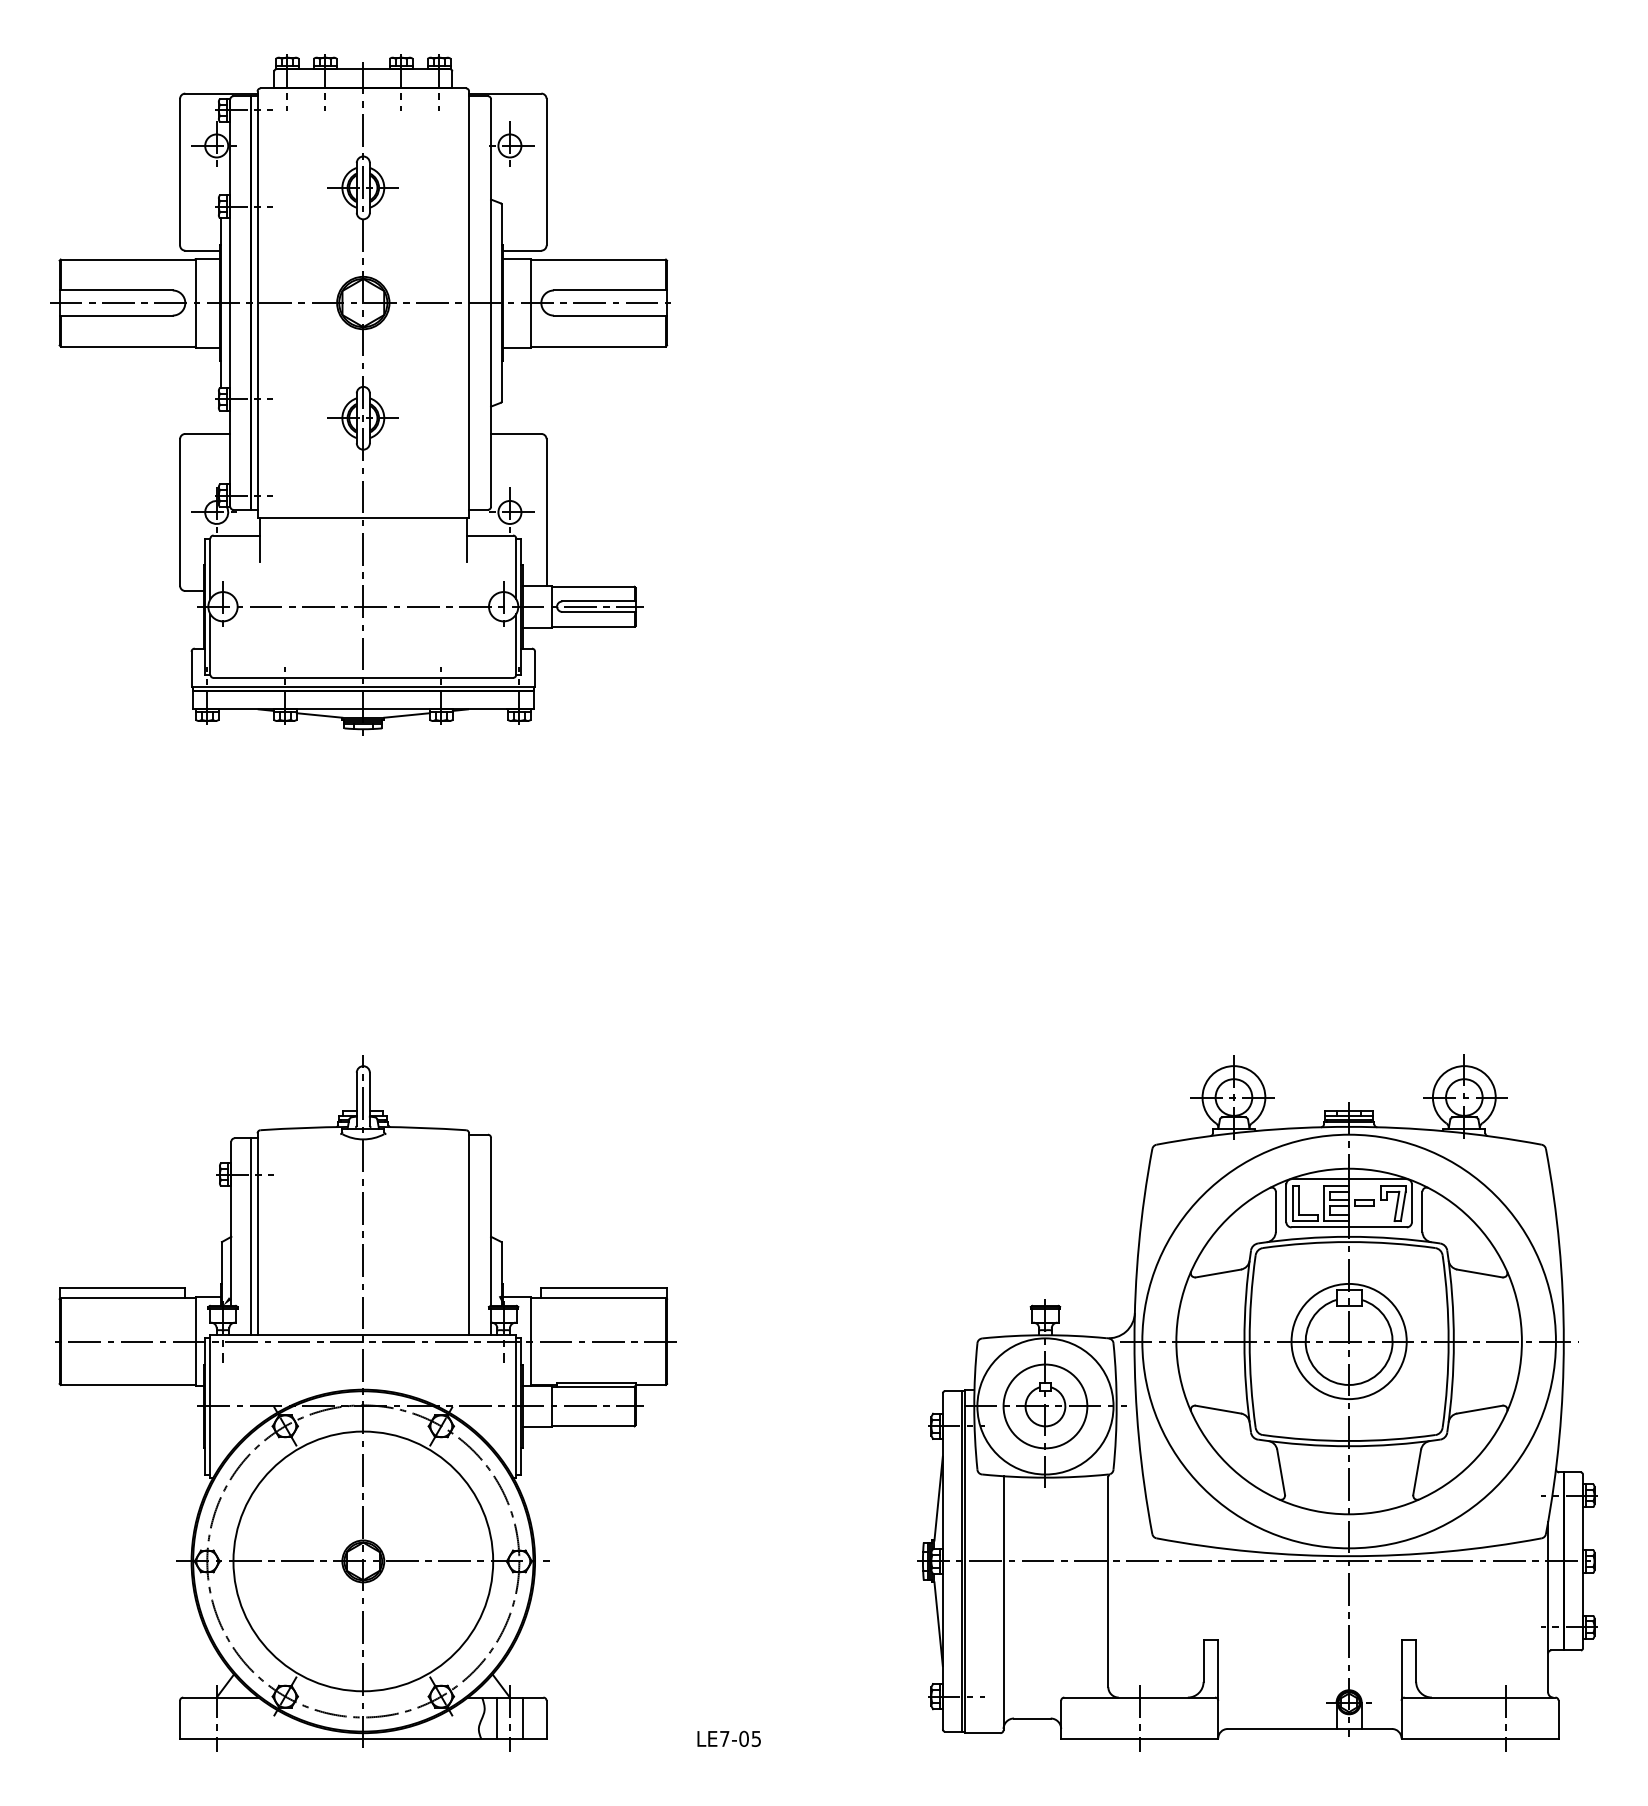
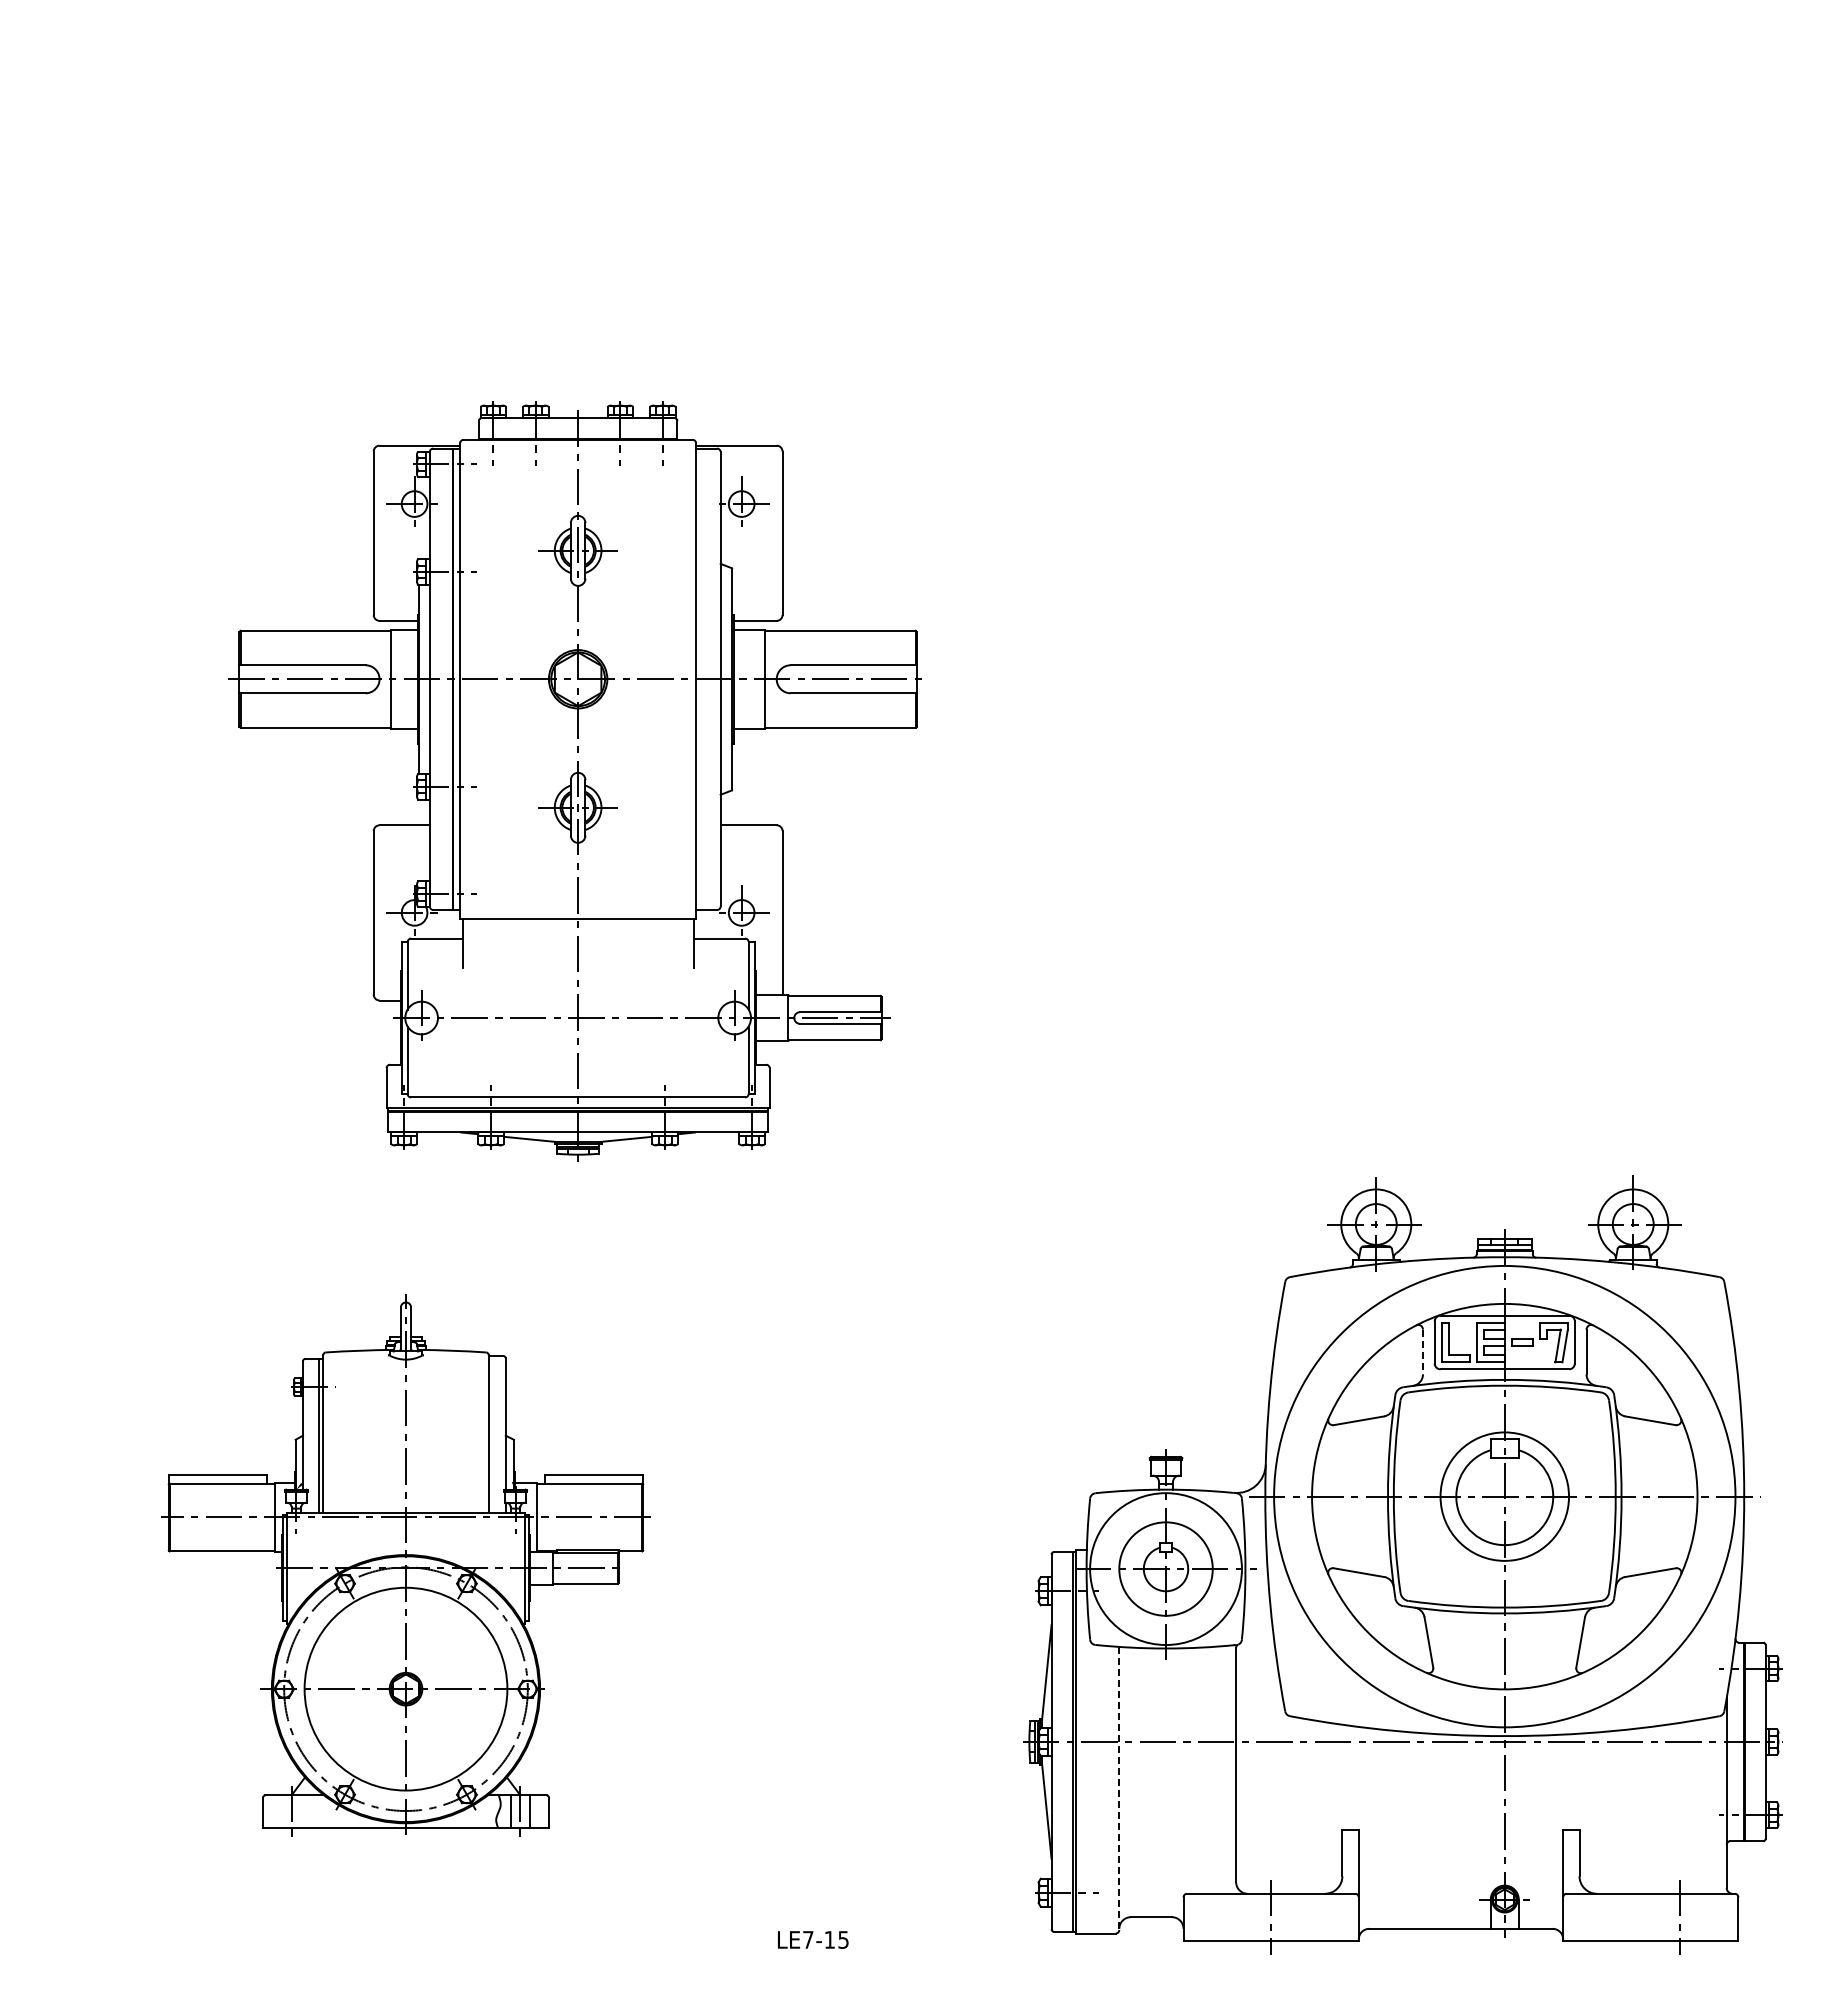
part: (360, 394) -> (574, 781), moved
line: (1276, 1212) -> (1423, 1352), solid -> dashed
part: (365, 1403) -> (407, 1565), size x0.7
line: (1003, 1603) -> (1119, 1788), solid -> dashed
text: (743, 1738) -> (829, 1939), LE7-05 -> LE7-15

